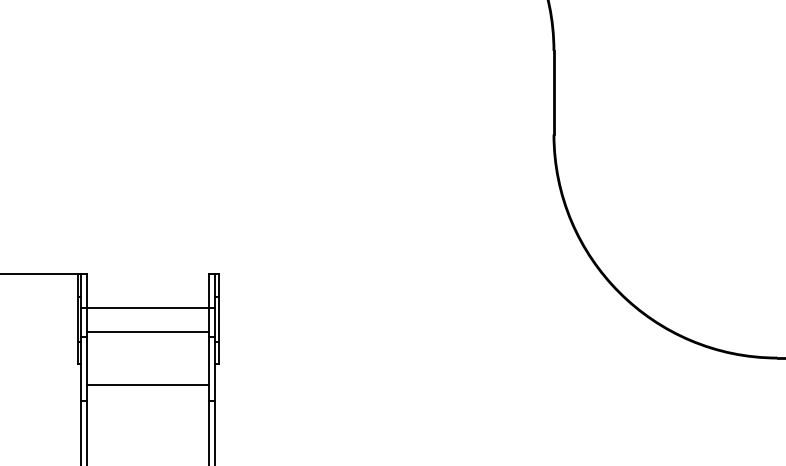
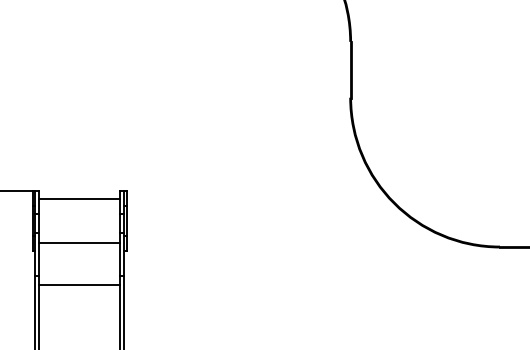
line: (147, 307) -> (79, 198), moved
line: (147, 331) -> (79, 242), moved
line: (147, 385) -> (79, 285), moved

